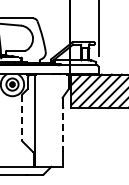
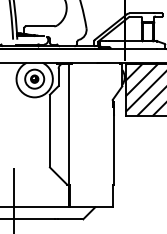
line: (22, 118) -> (50, 132), dashed -> solid
line: (63, 127) -> (114, 146), dashed -> solid

